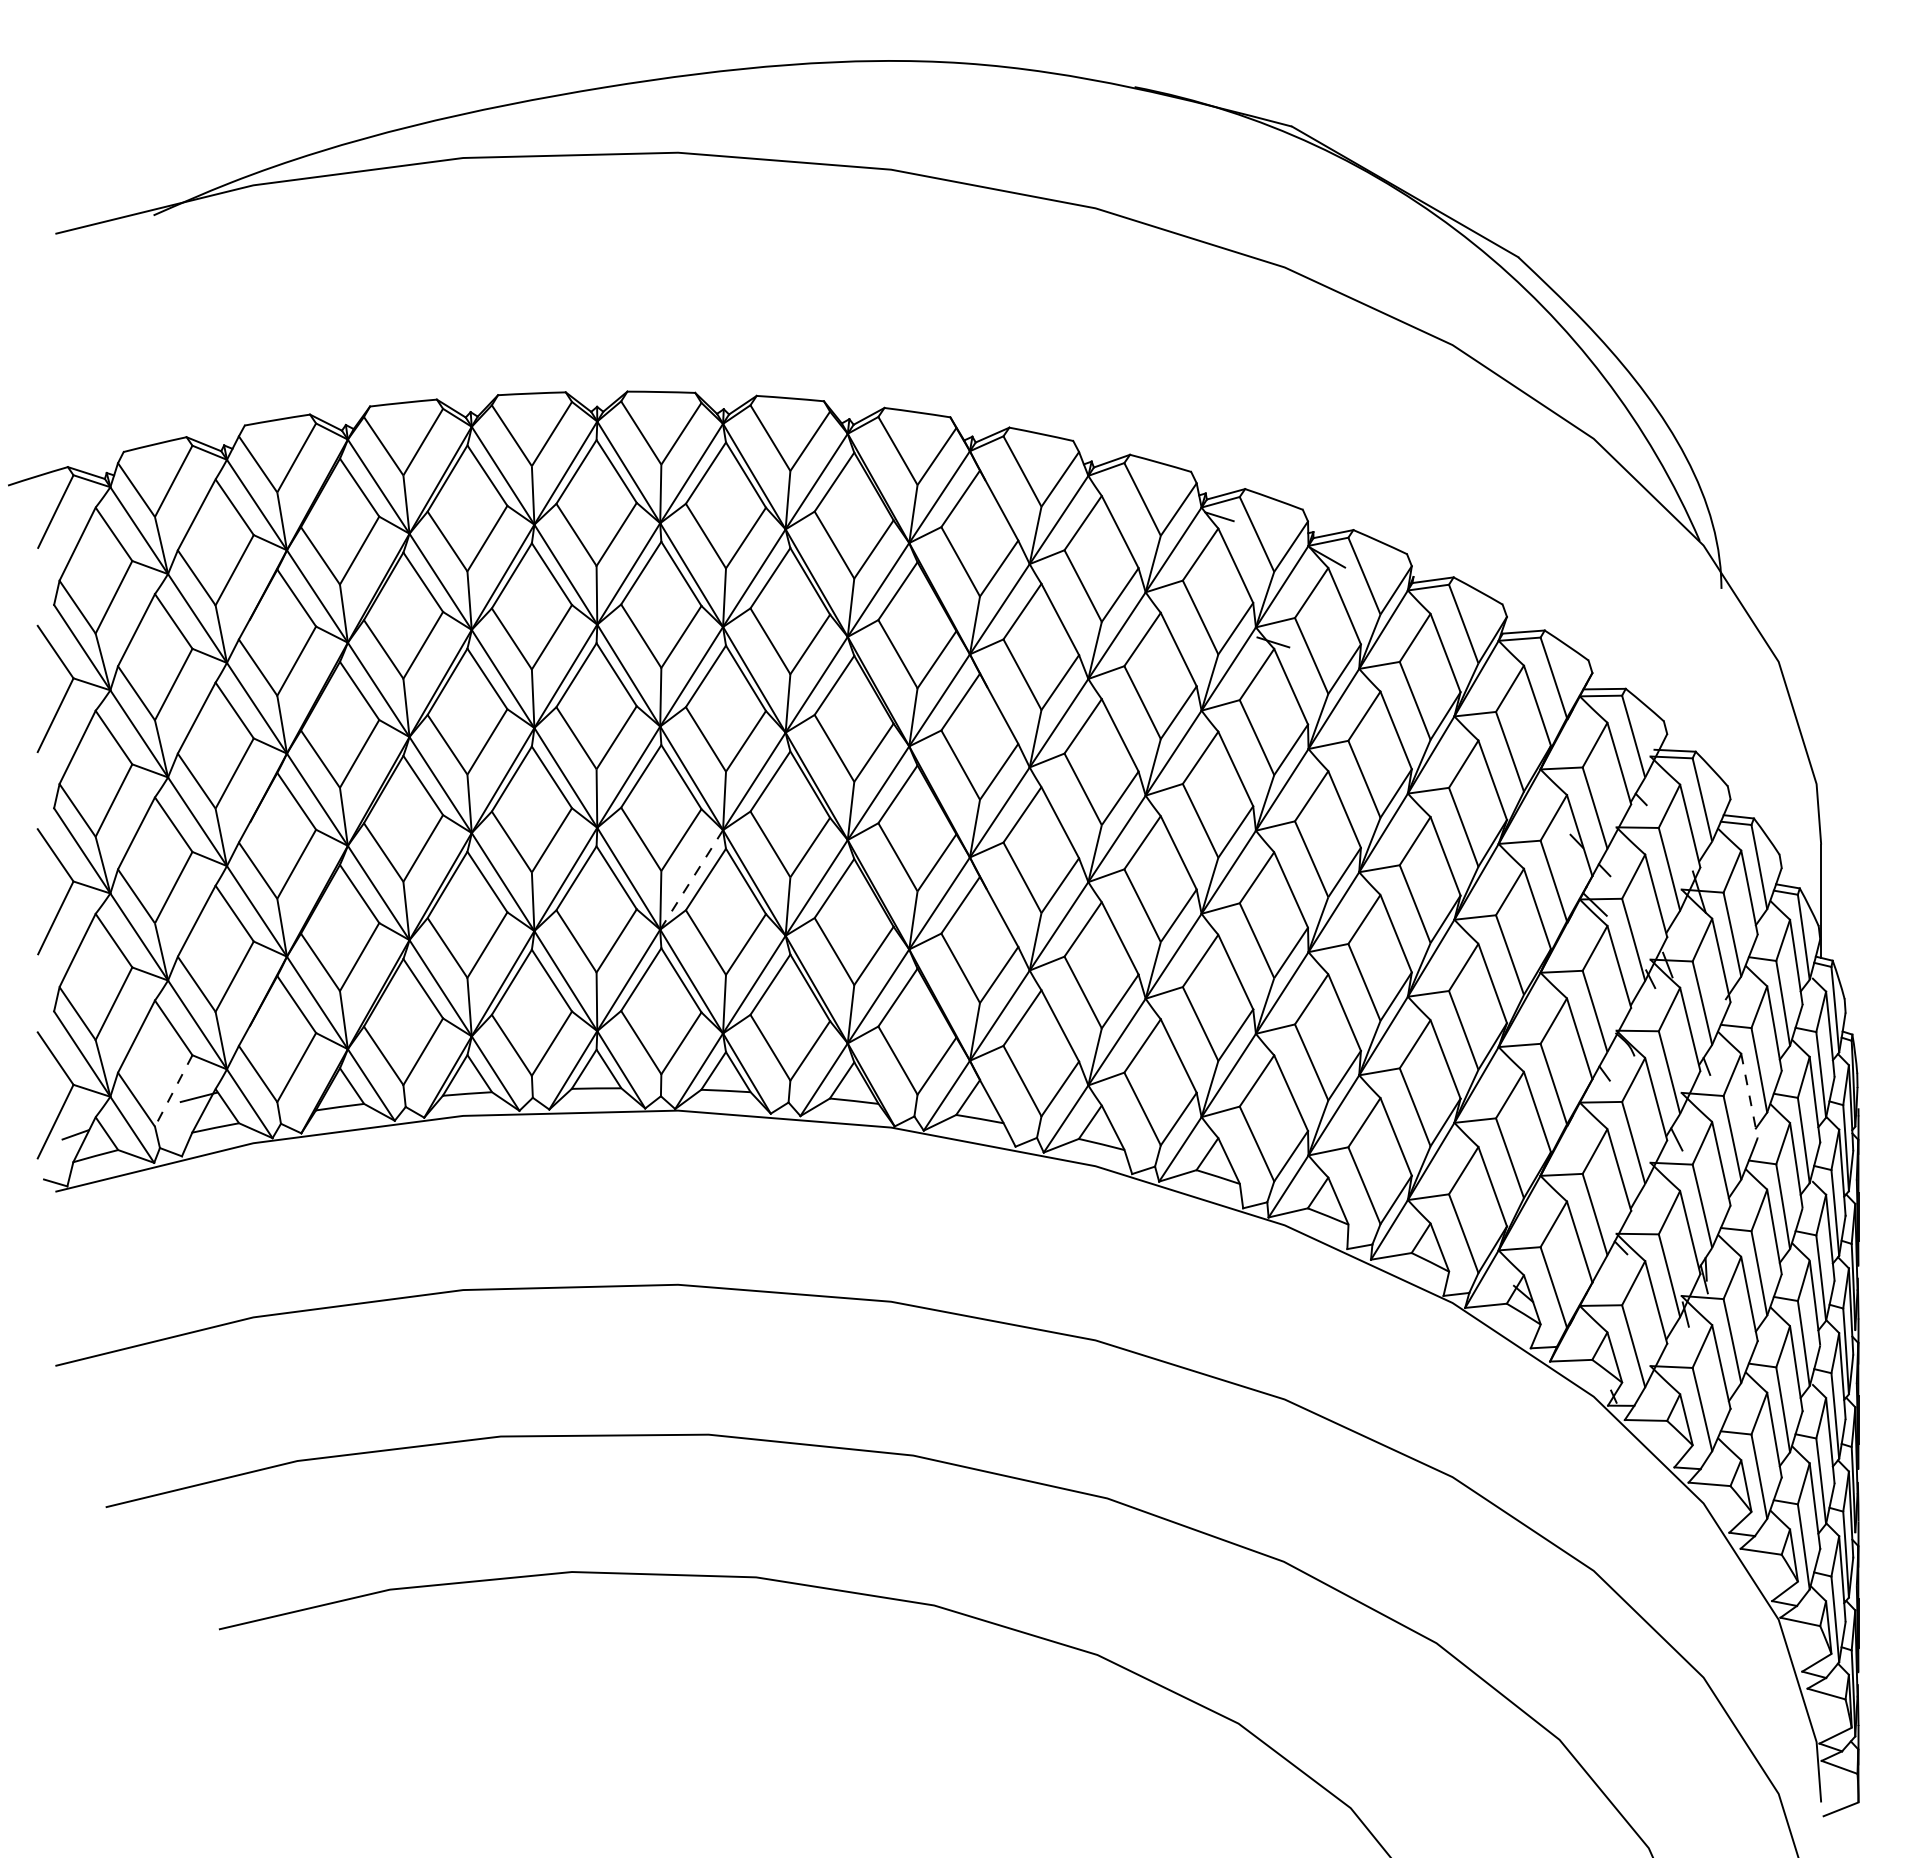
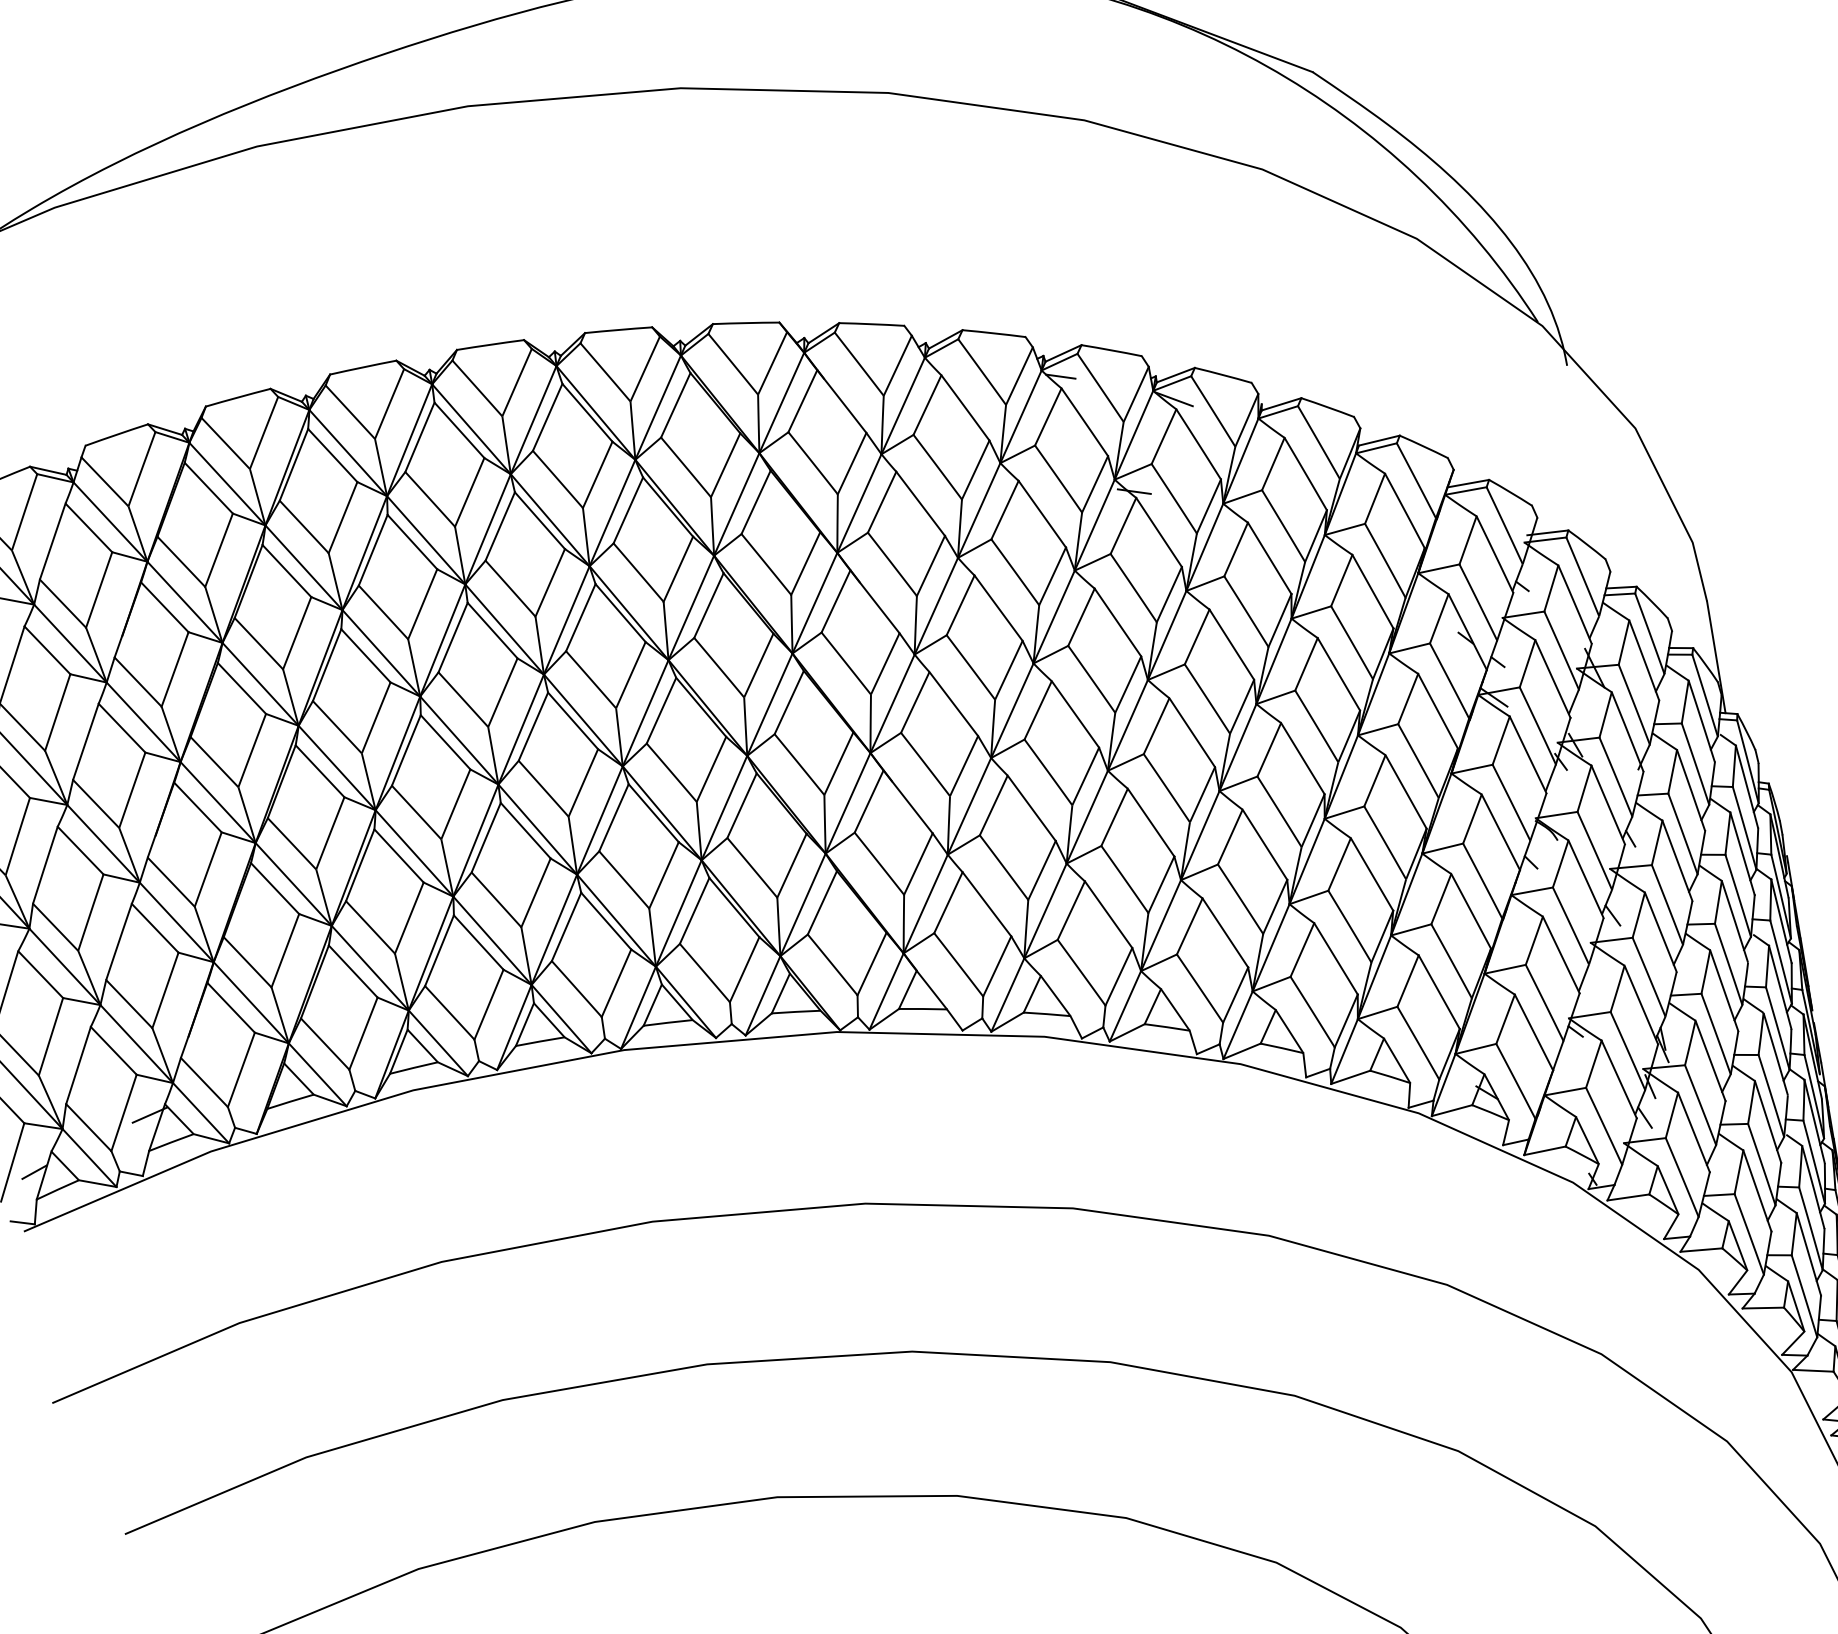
line: (691, 879) -> (599, 820), dashed -> solid
line: (173, 1091) -> (123, 1113), dashed -> solid
line: (1749, 1095) -> (1677, 860), dashed -> solid
line: (1675, 1344) -> (1645, 1117), added

